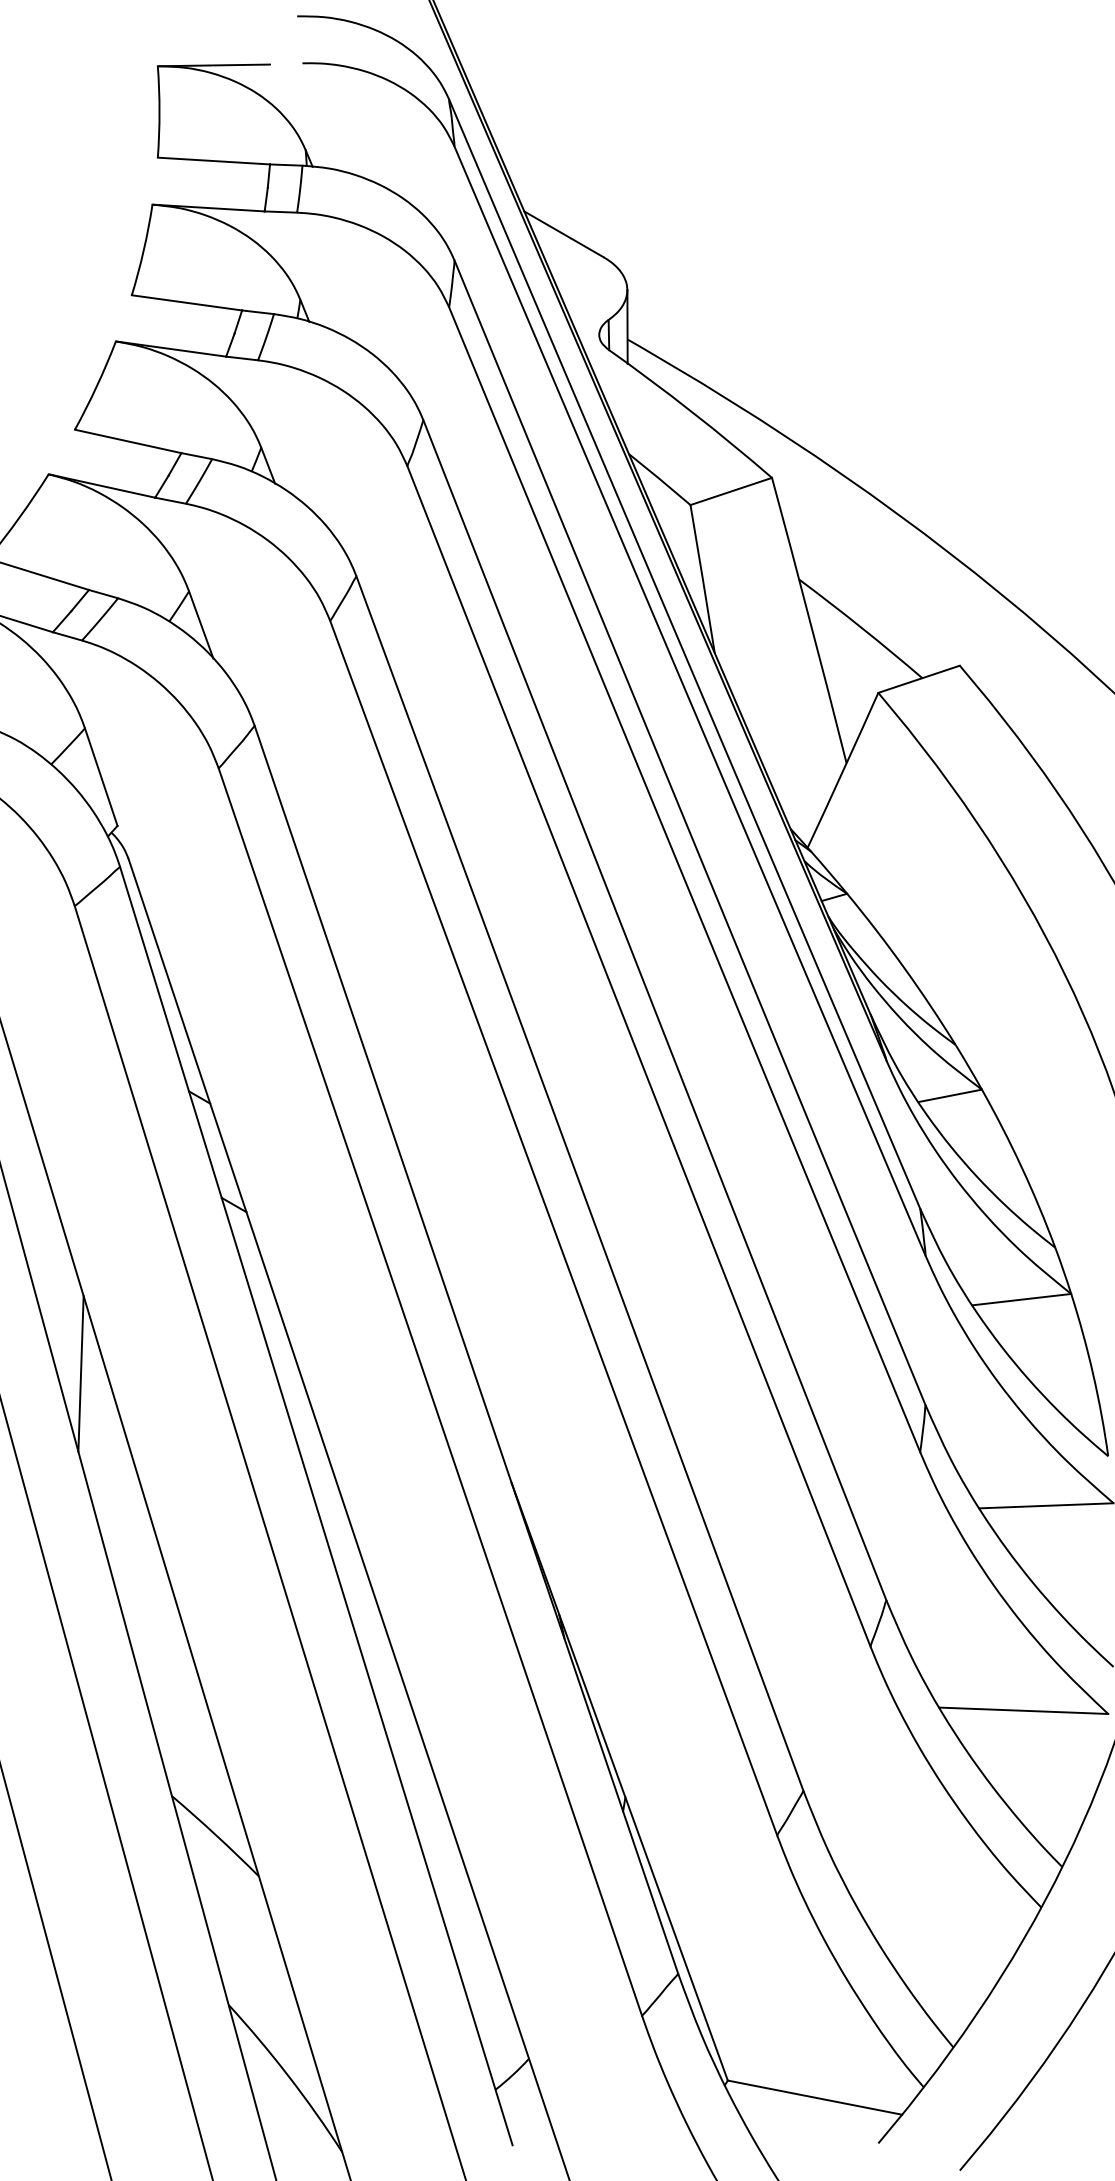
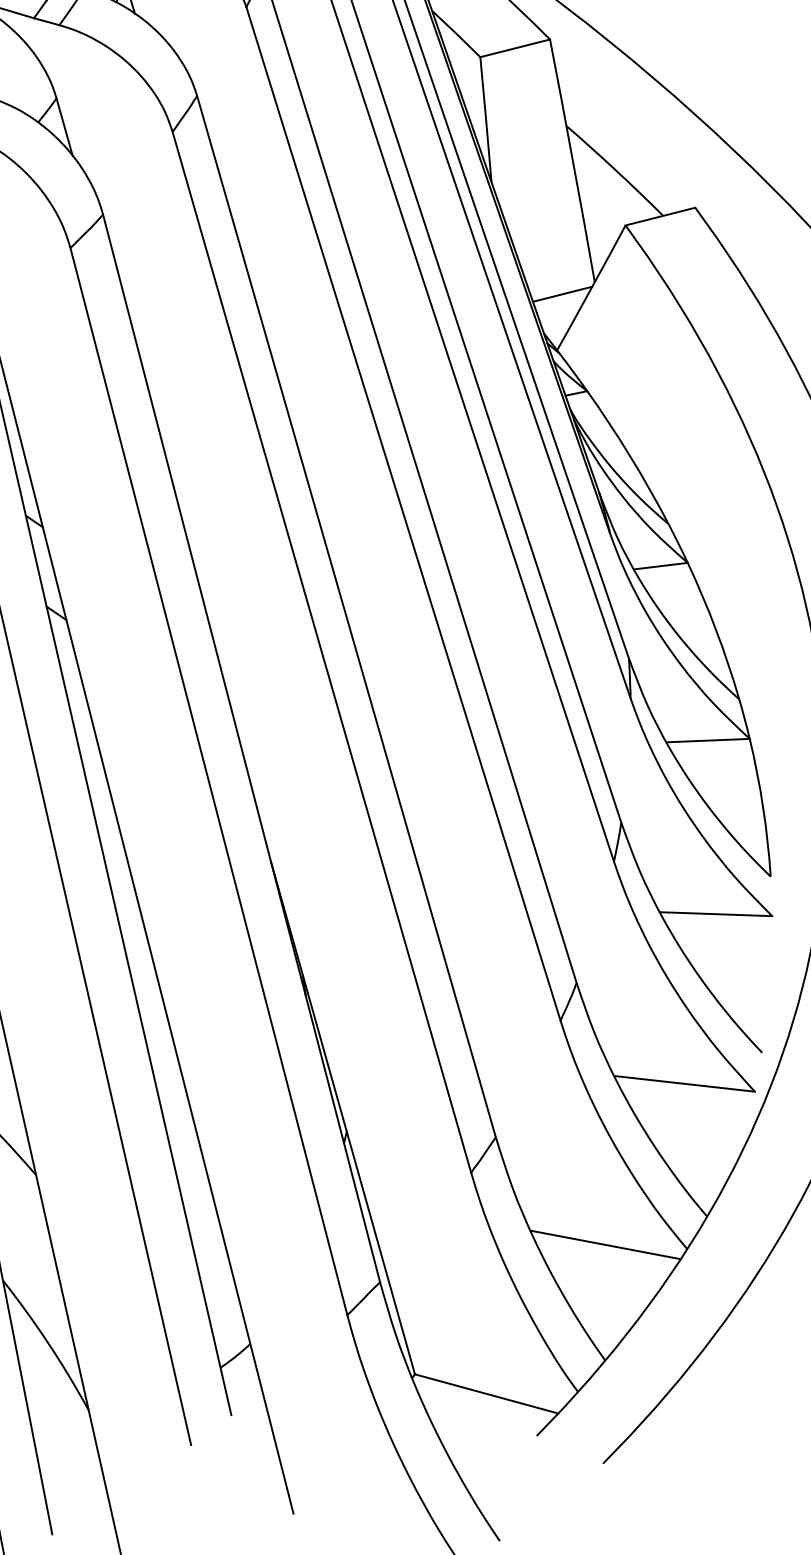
line: (809, 779) -> (562, 293), added
line: (943, 1909) -> (605, 1244), added

